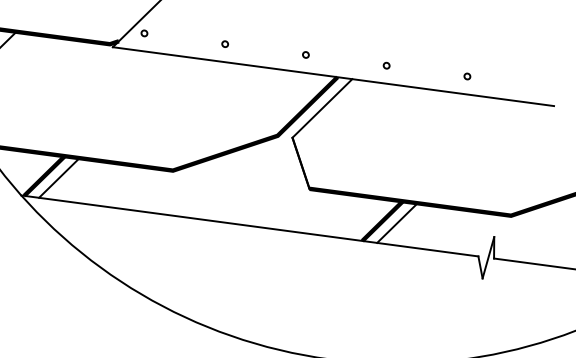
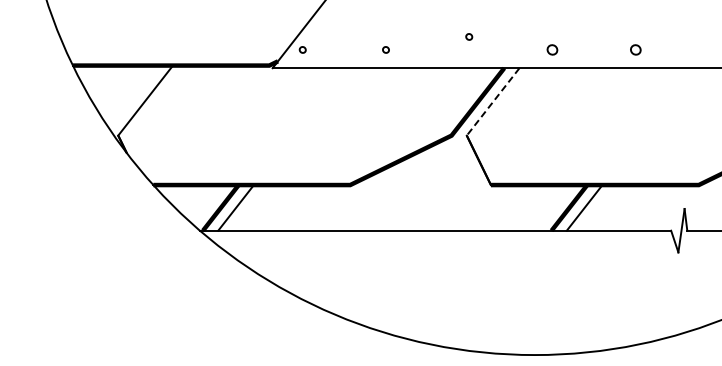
part: (306, 54) -> (469, 36), moved
part: (386, 65) -> (552, 49), size x1.6
part: (467, 76) -> (635, 49), size x1.6
line: (322, 108) -> (493, 101), solid -> dashed

